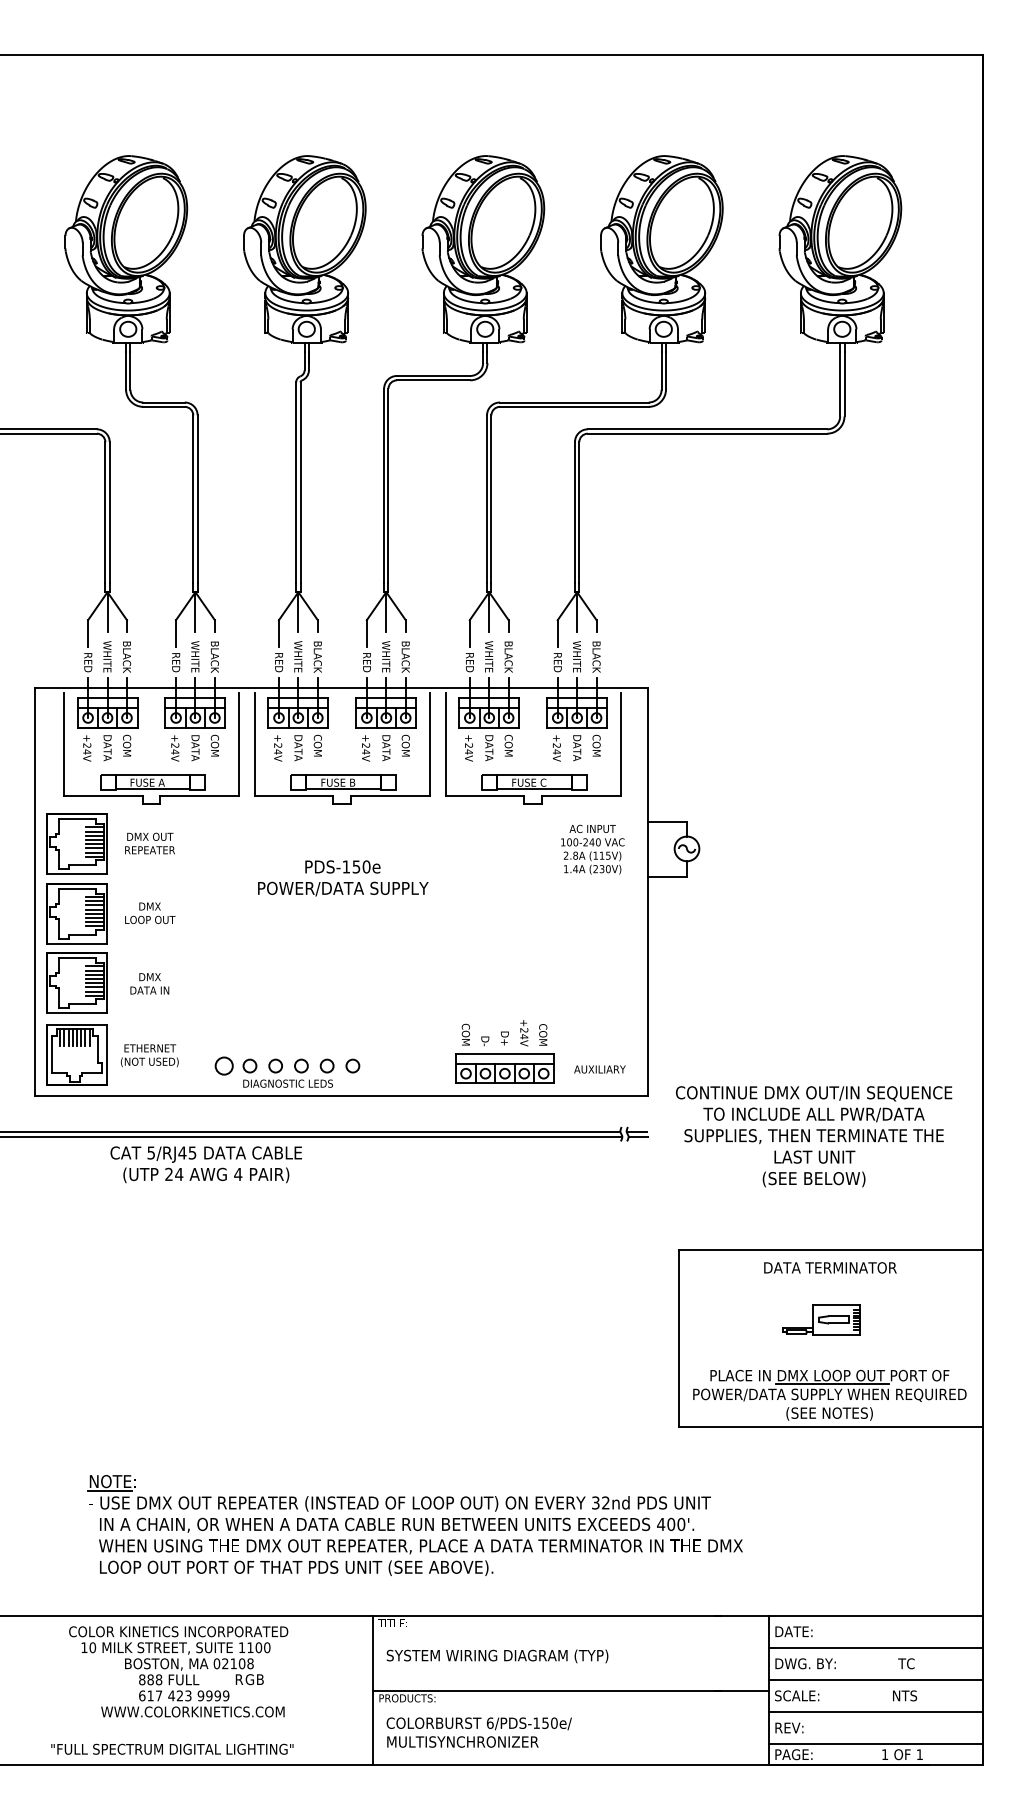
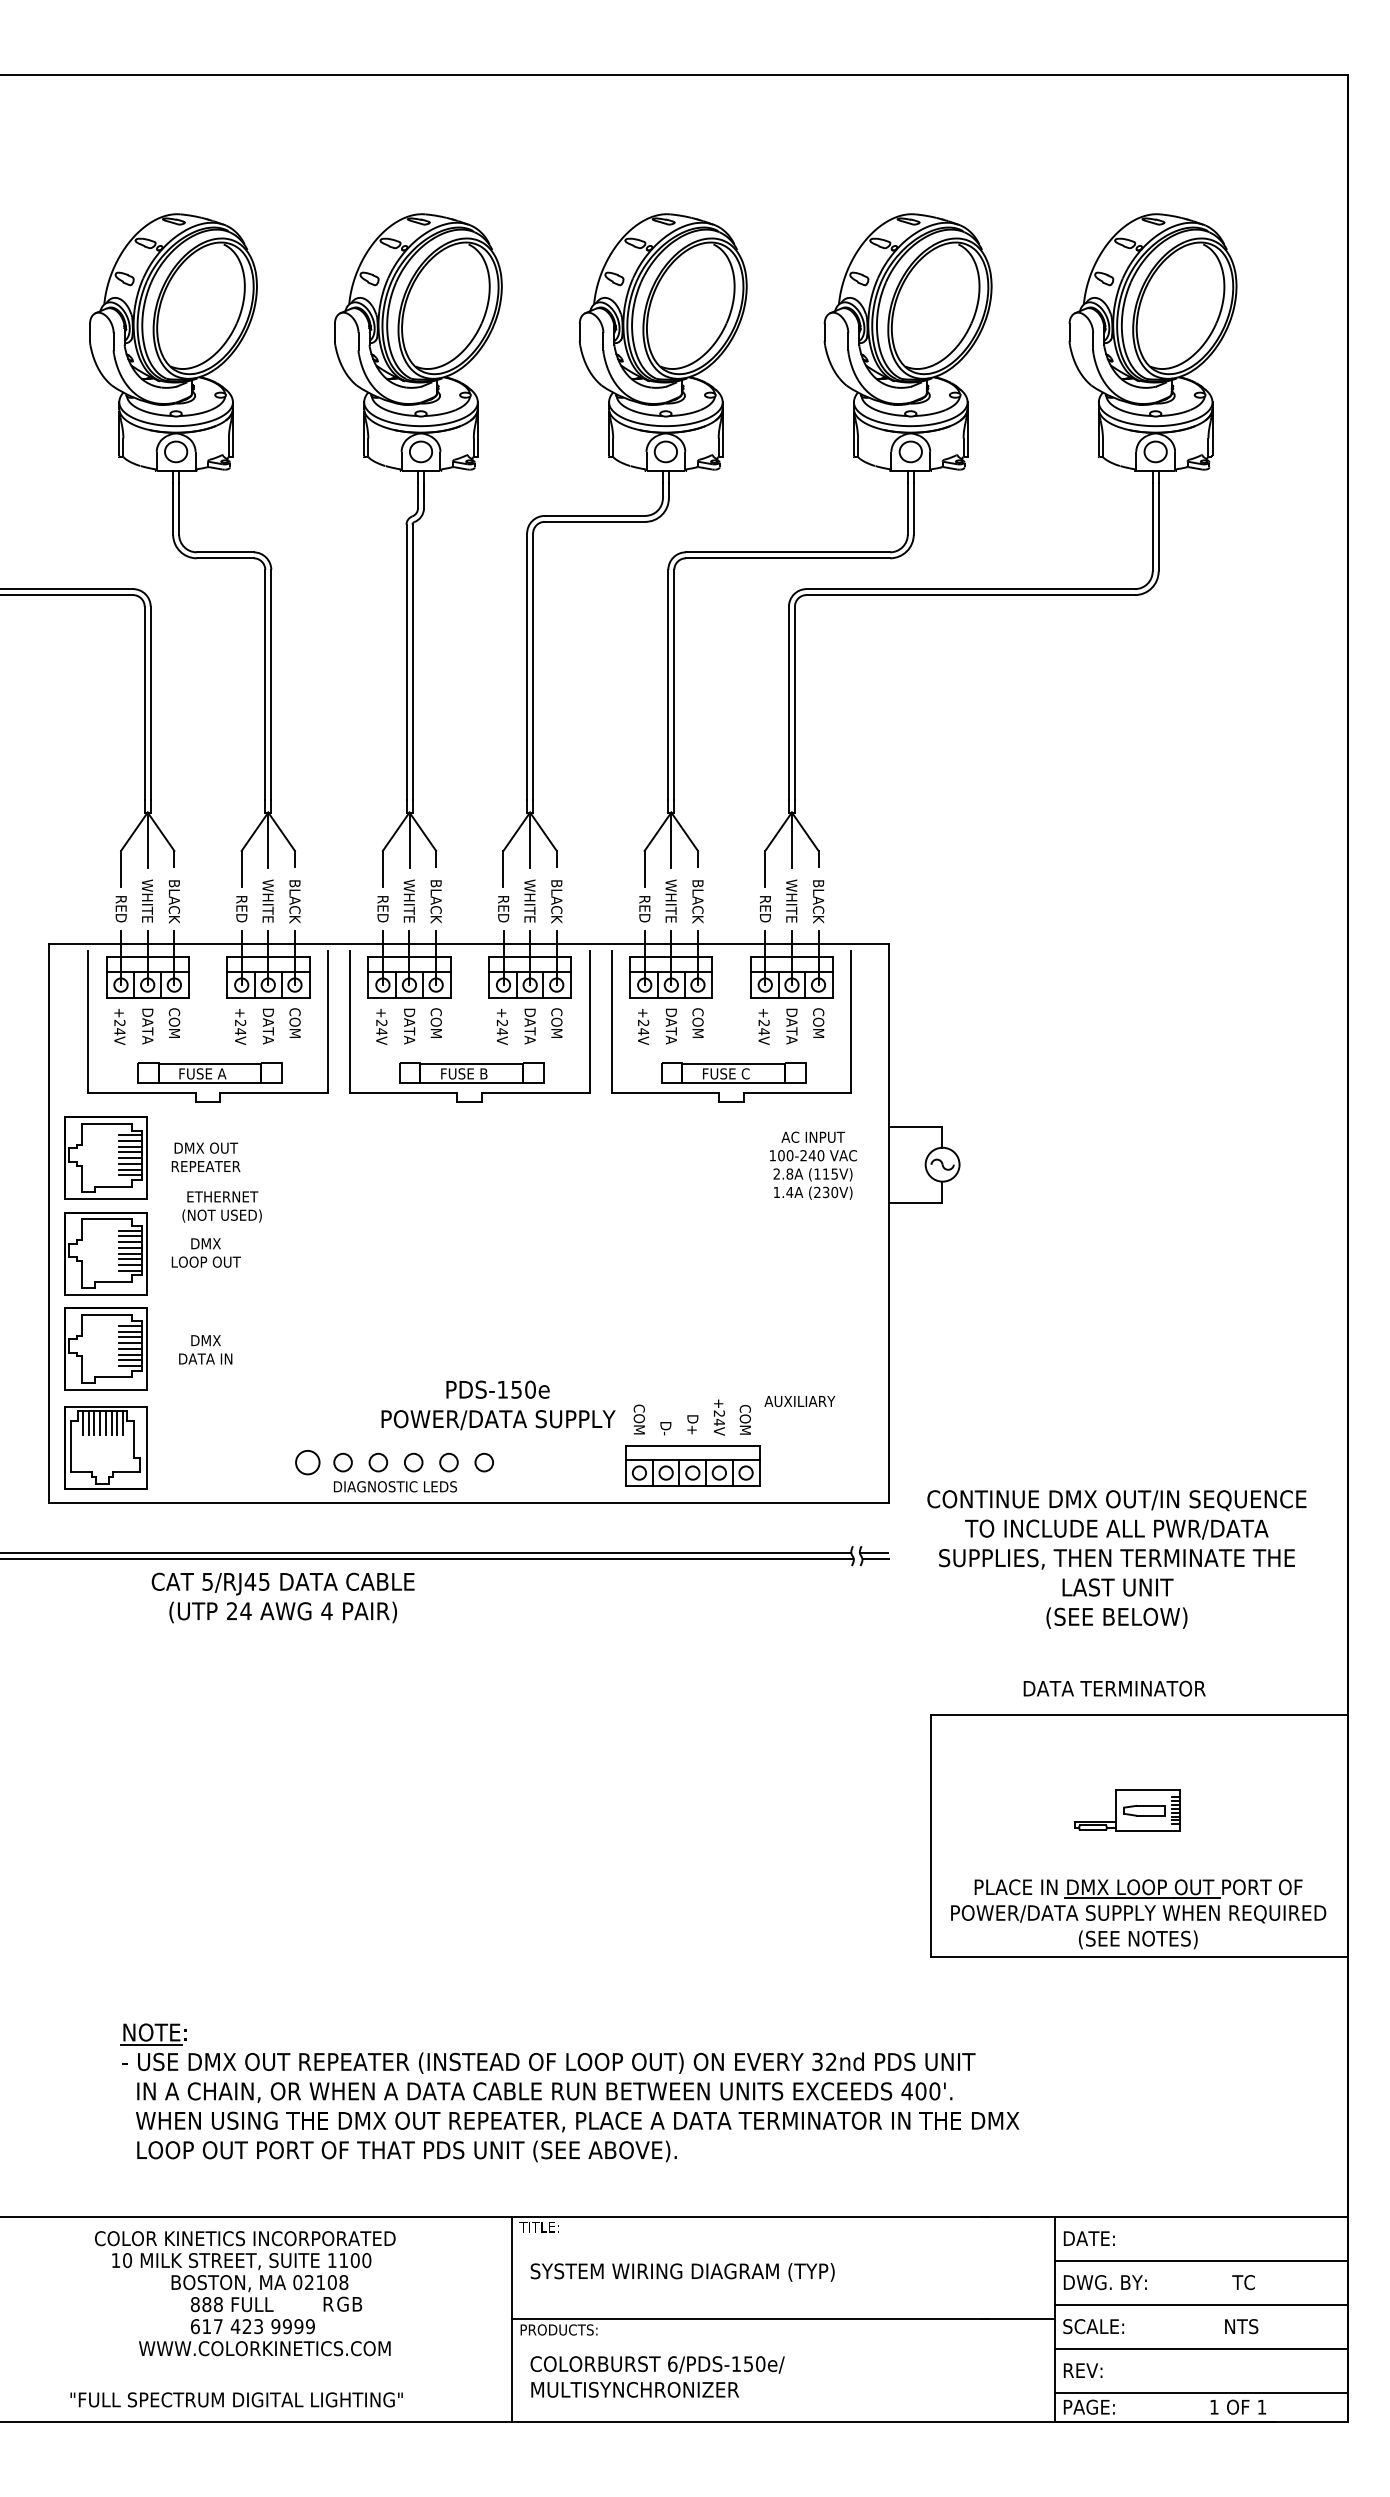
text: (343, 878) -> (498, 1405), moved
text: (149, 1055) -> (221, 1206), moved
text: (599, 1069) -> (799, 1401), moved
text: (830, 1267) -> (1114, 1688), moved

